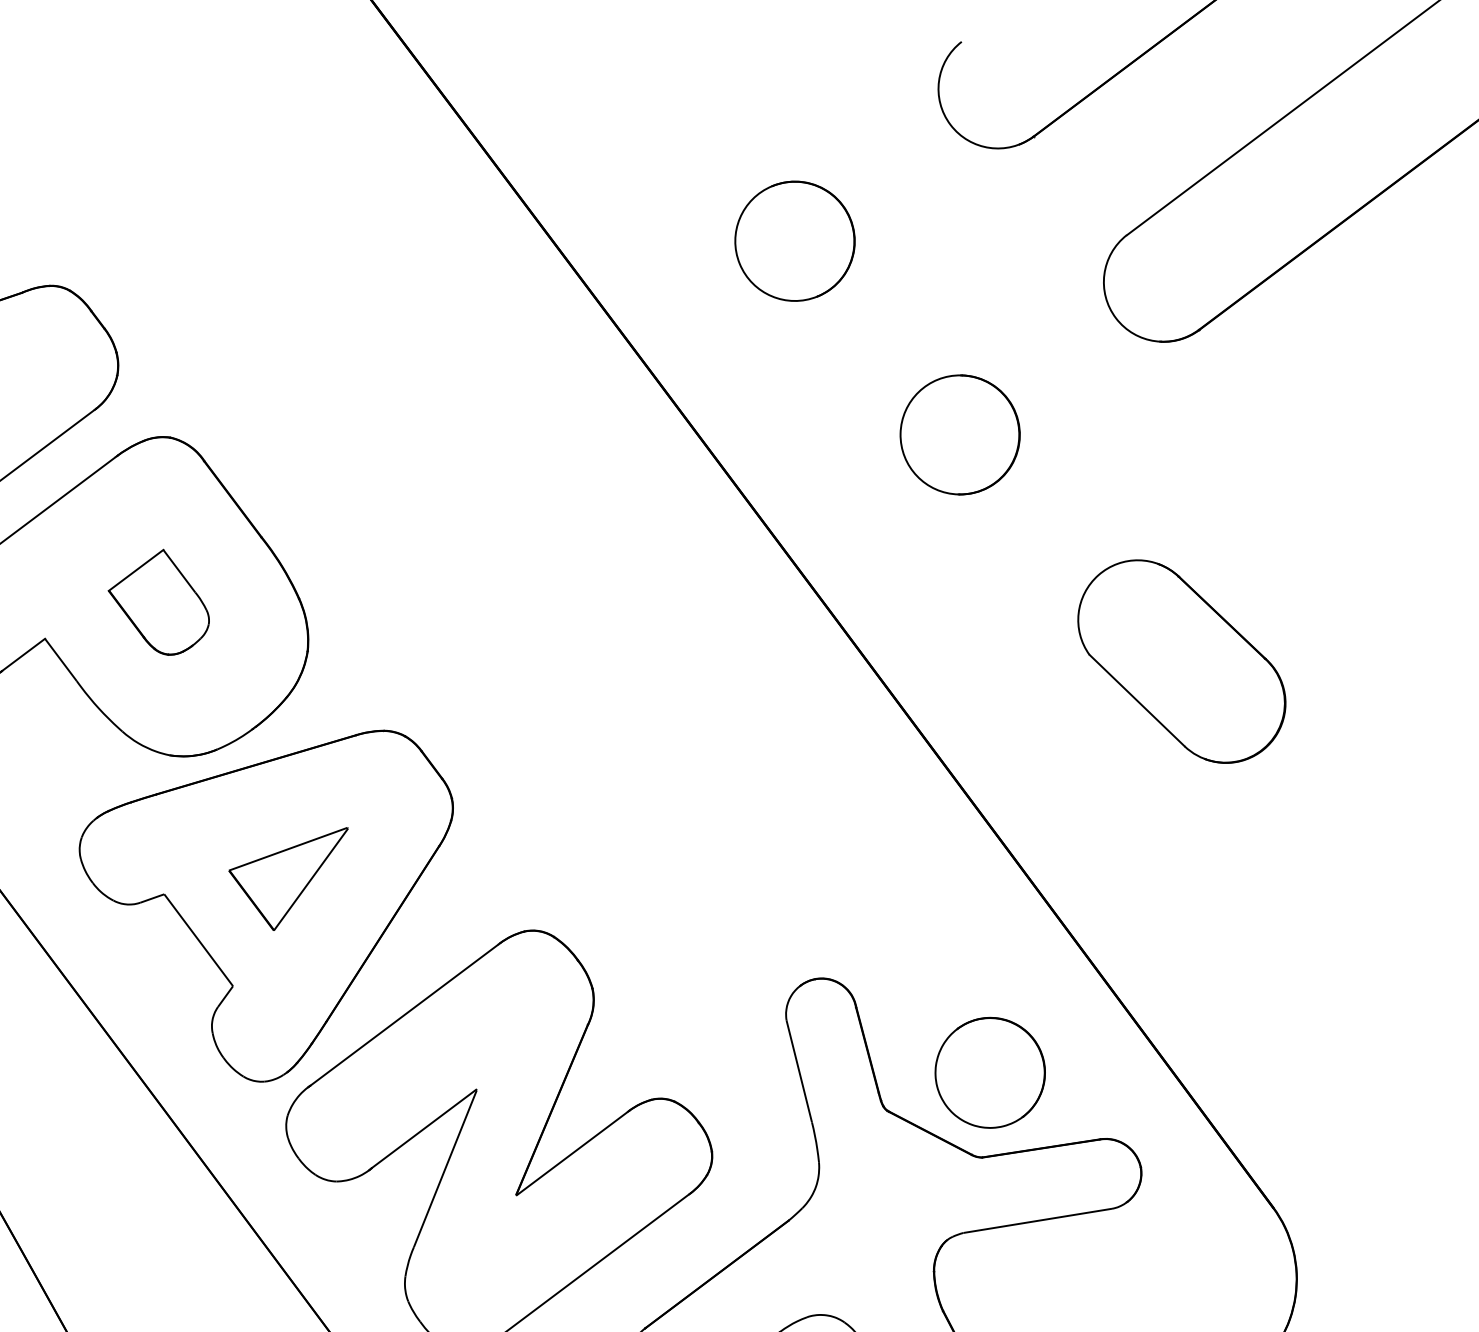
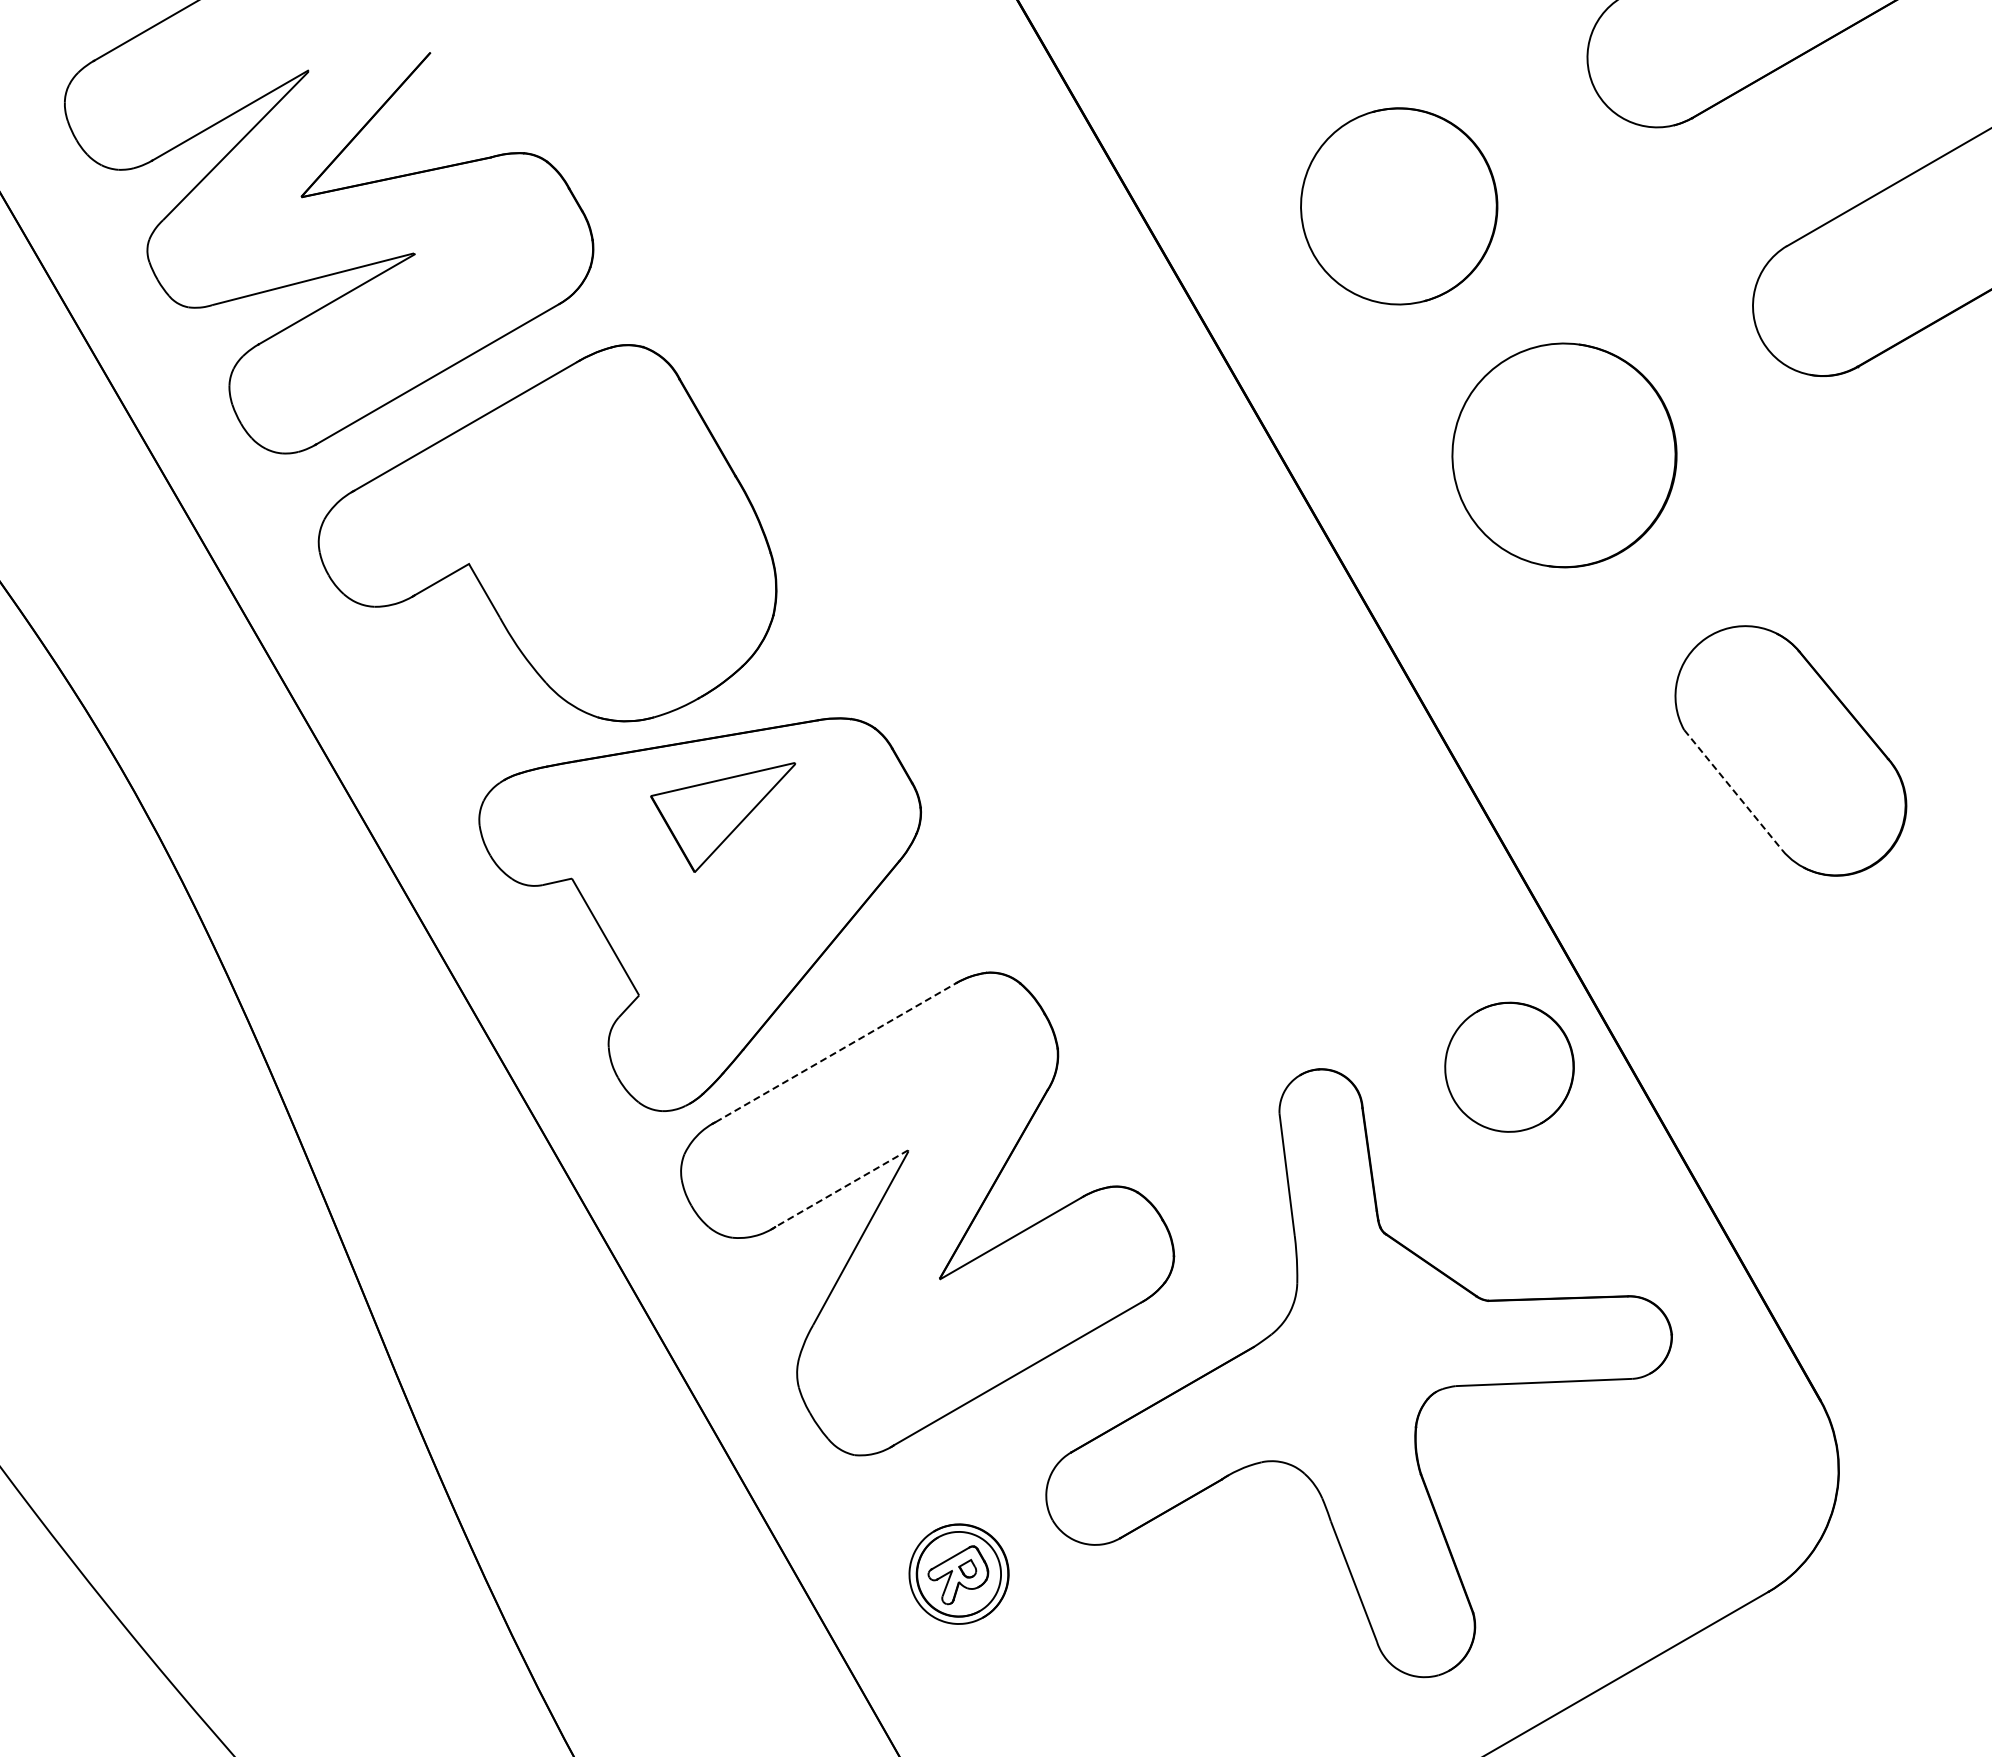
part: (795, 241) -> (1399, 206), size x1.4
part: (960, 434) -> (1564, 455), size x1.6
part: (158, 603) -> (606, 538), removed
line: (1137, 700) -> (1733, 790), solid -> dashed
part: (292, 881) -> (723, 817), moved
line: (404, 1015) -> (834, 1053), solid -> dashed
part: (990, 1072) -> (1509, 1066), moved
line: (423, 1128) -> (841, 1188), solid -> dashed

